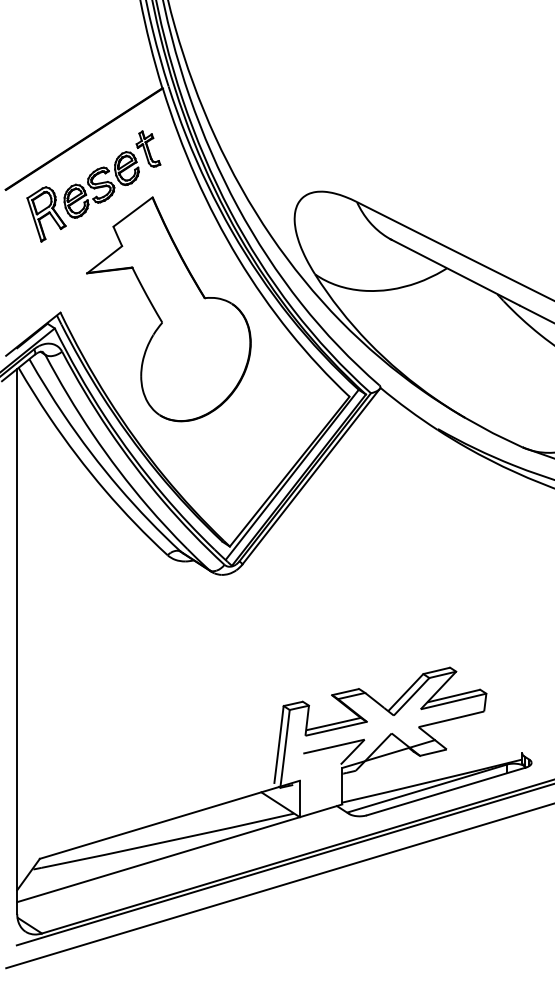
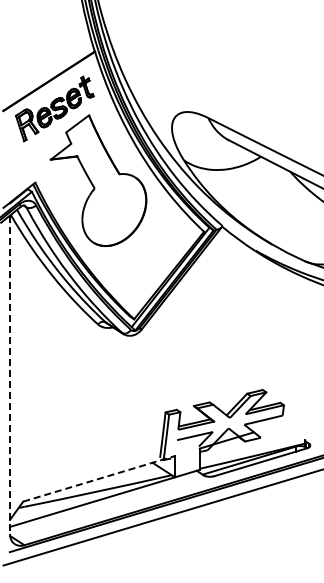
line: (18, 642) -> (10, 375), solid -> dashed
line: (170, 819) -> (99, 478), solid -> dashed

